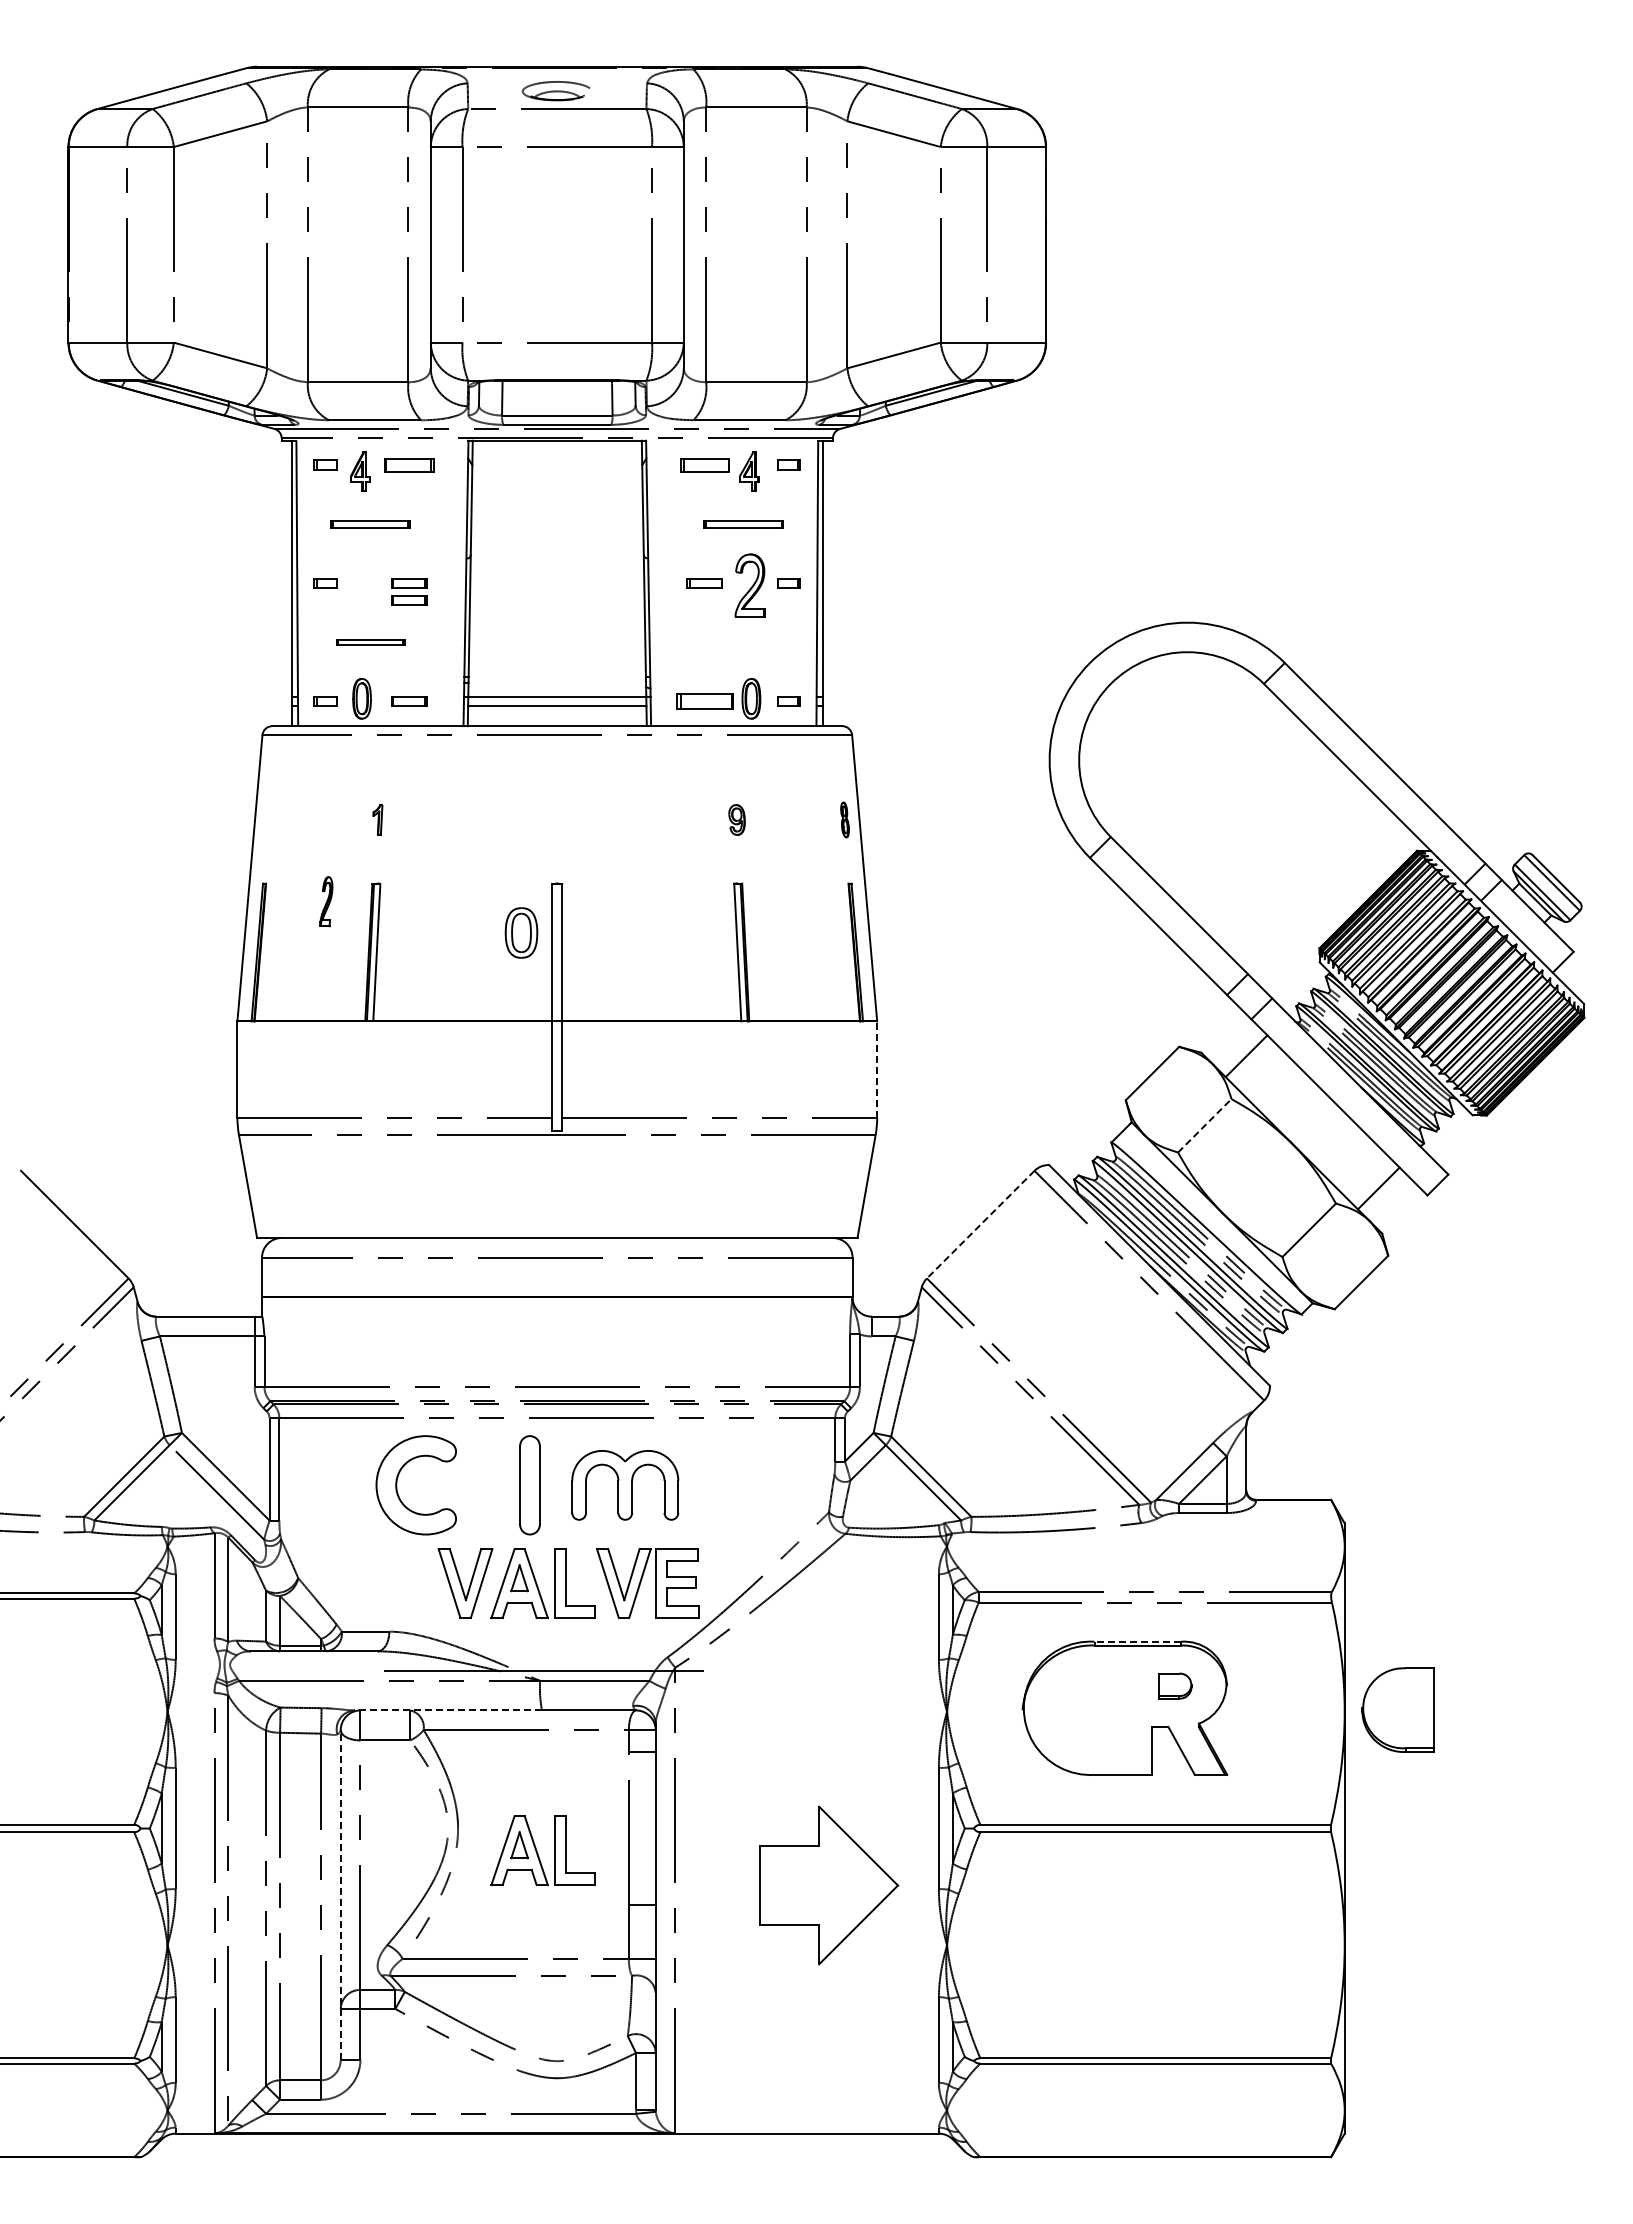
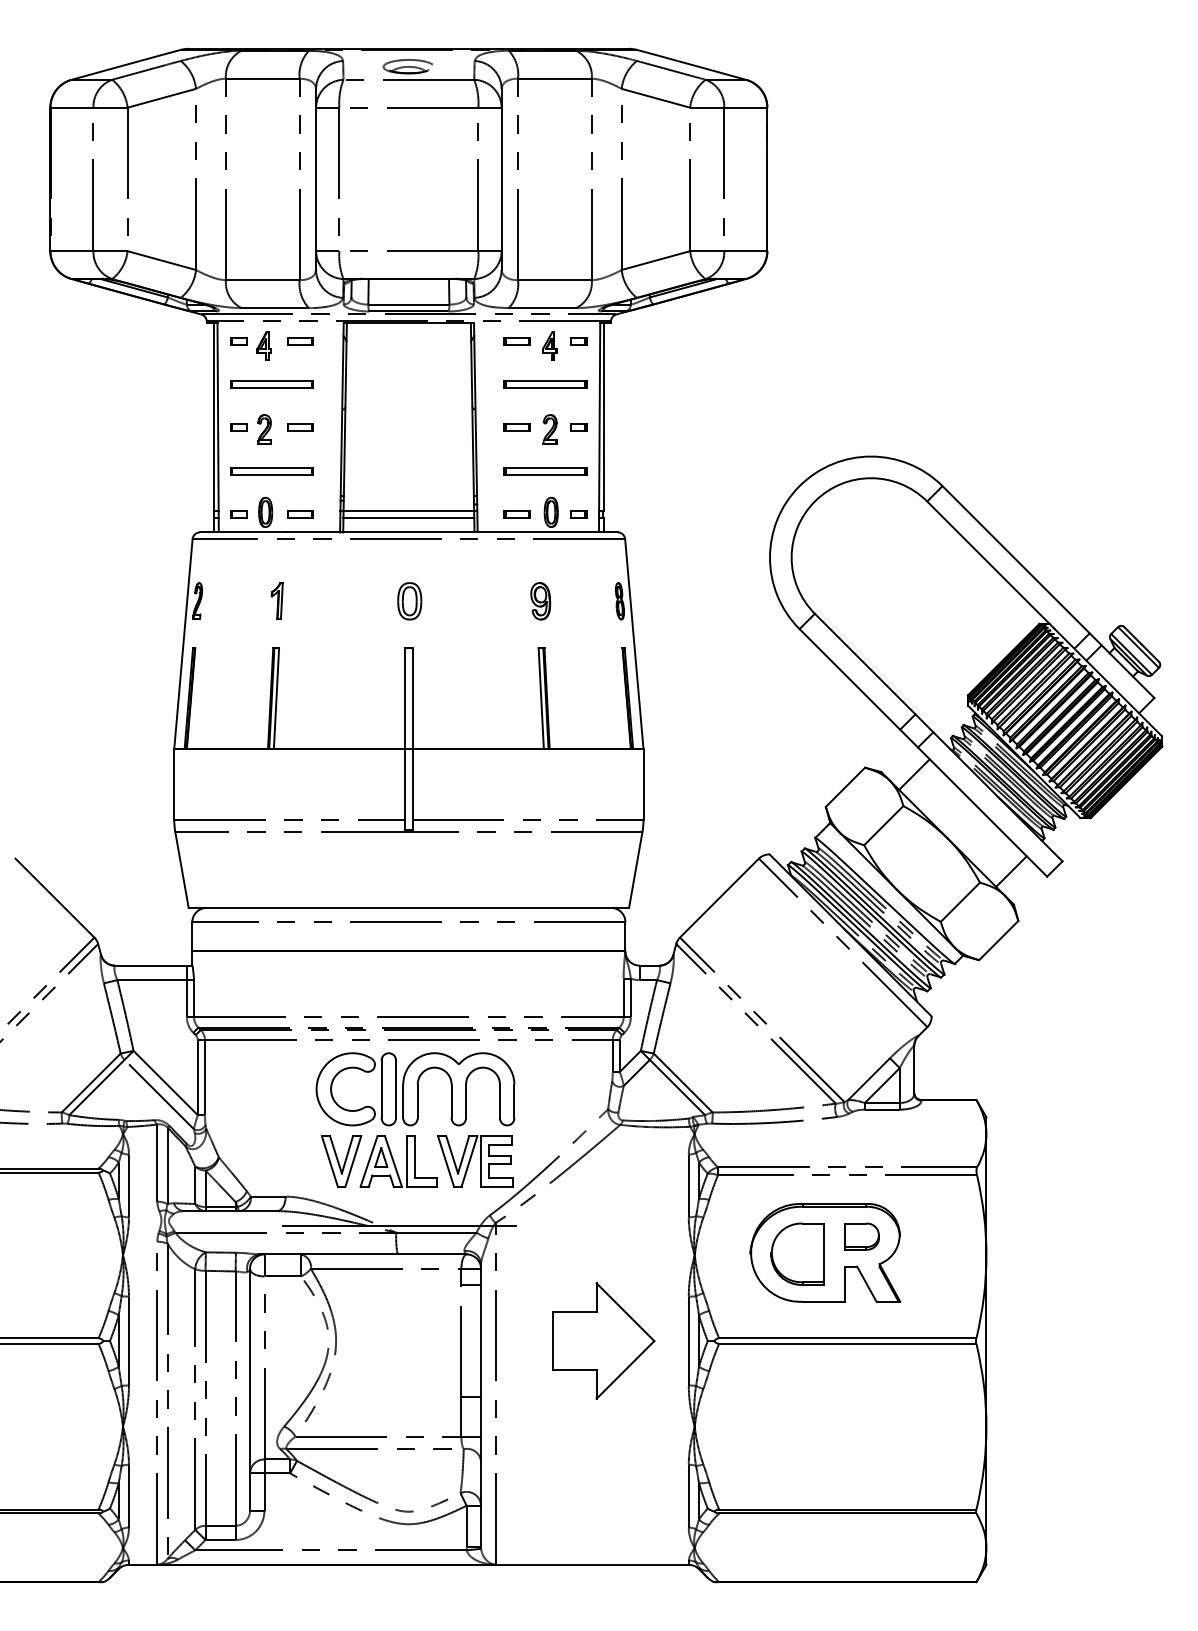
part: (409, 464) -> (300, 340), size x0.71
part: (704, 464) -> (516, 340), size x0.71
part: (370, 523) -> (271, 383), size x1.43
part: (743, 523) -> (545, 383), size x1.43
part: (360, 585) -> (264, 429), added
part: (749, 585) -> (549, 429), size x0.62
part: (409, 600) -> (300, 440), removed
part: (370, 642) -> (271, 471), size x1.67
part: (743, 642) -> (545, 471), added
part: (704, 701) -> (516, 514), size x0.62
part: (377, 819) -> (276, 600), size x1.67
part: (736, 819) -> (540, 600), size x1.67
part: (844, 819) -> (619, 600), size x1.43
part: (326, 901) -> (197, 600), moved
part: (521, 932) -> (409, 600), moved
line: (877, 1069) -> (643, 784), dashed -> solid
line: (1204, 1125) -> (883, 825), dashed -> solid
line: (980, 1225) -> (719, 898), dashed -> solid
part: (397, 1485) -> (332, 1089), moved
part: (624, 1485) -> (458, 1089), size x1.43
line: (1137, 1641) -> (834, 1203), dashed -> solid
part: (1175, 1685) -> (862, 1236), size x1.43
part: (1397, 1709) -> (797, 1253), moved
line: (447, 1710) -> (328, 1254), dashed -> solid
part: (542, 1850) -> (398, 1357), removed
part: (829, 1885) -> (604, 1341), moved
line: (340, 1894) -> (249, 1389), dashed -> solid

